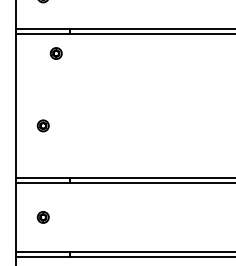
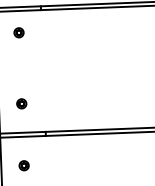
part: (55, 53) -> (18, 32), moved
part: (42, 125) -> (21, 103), moved

